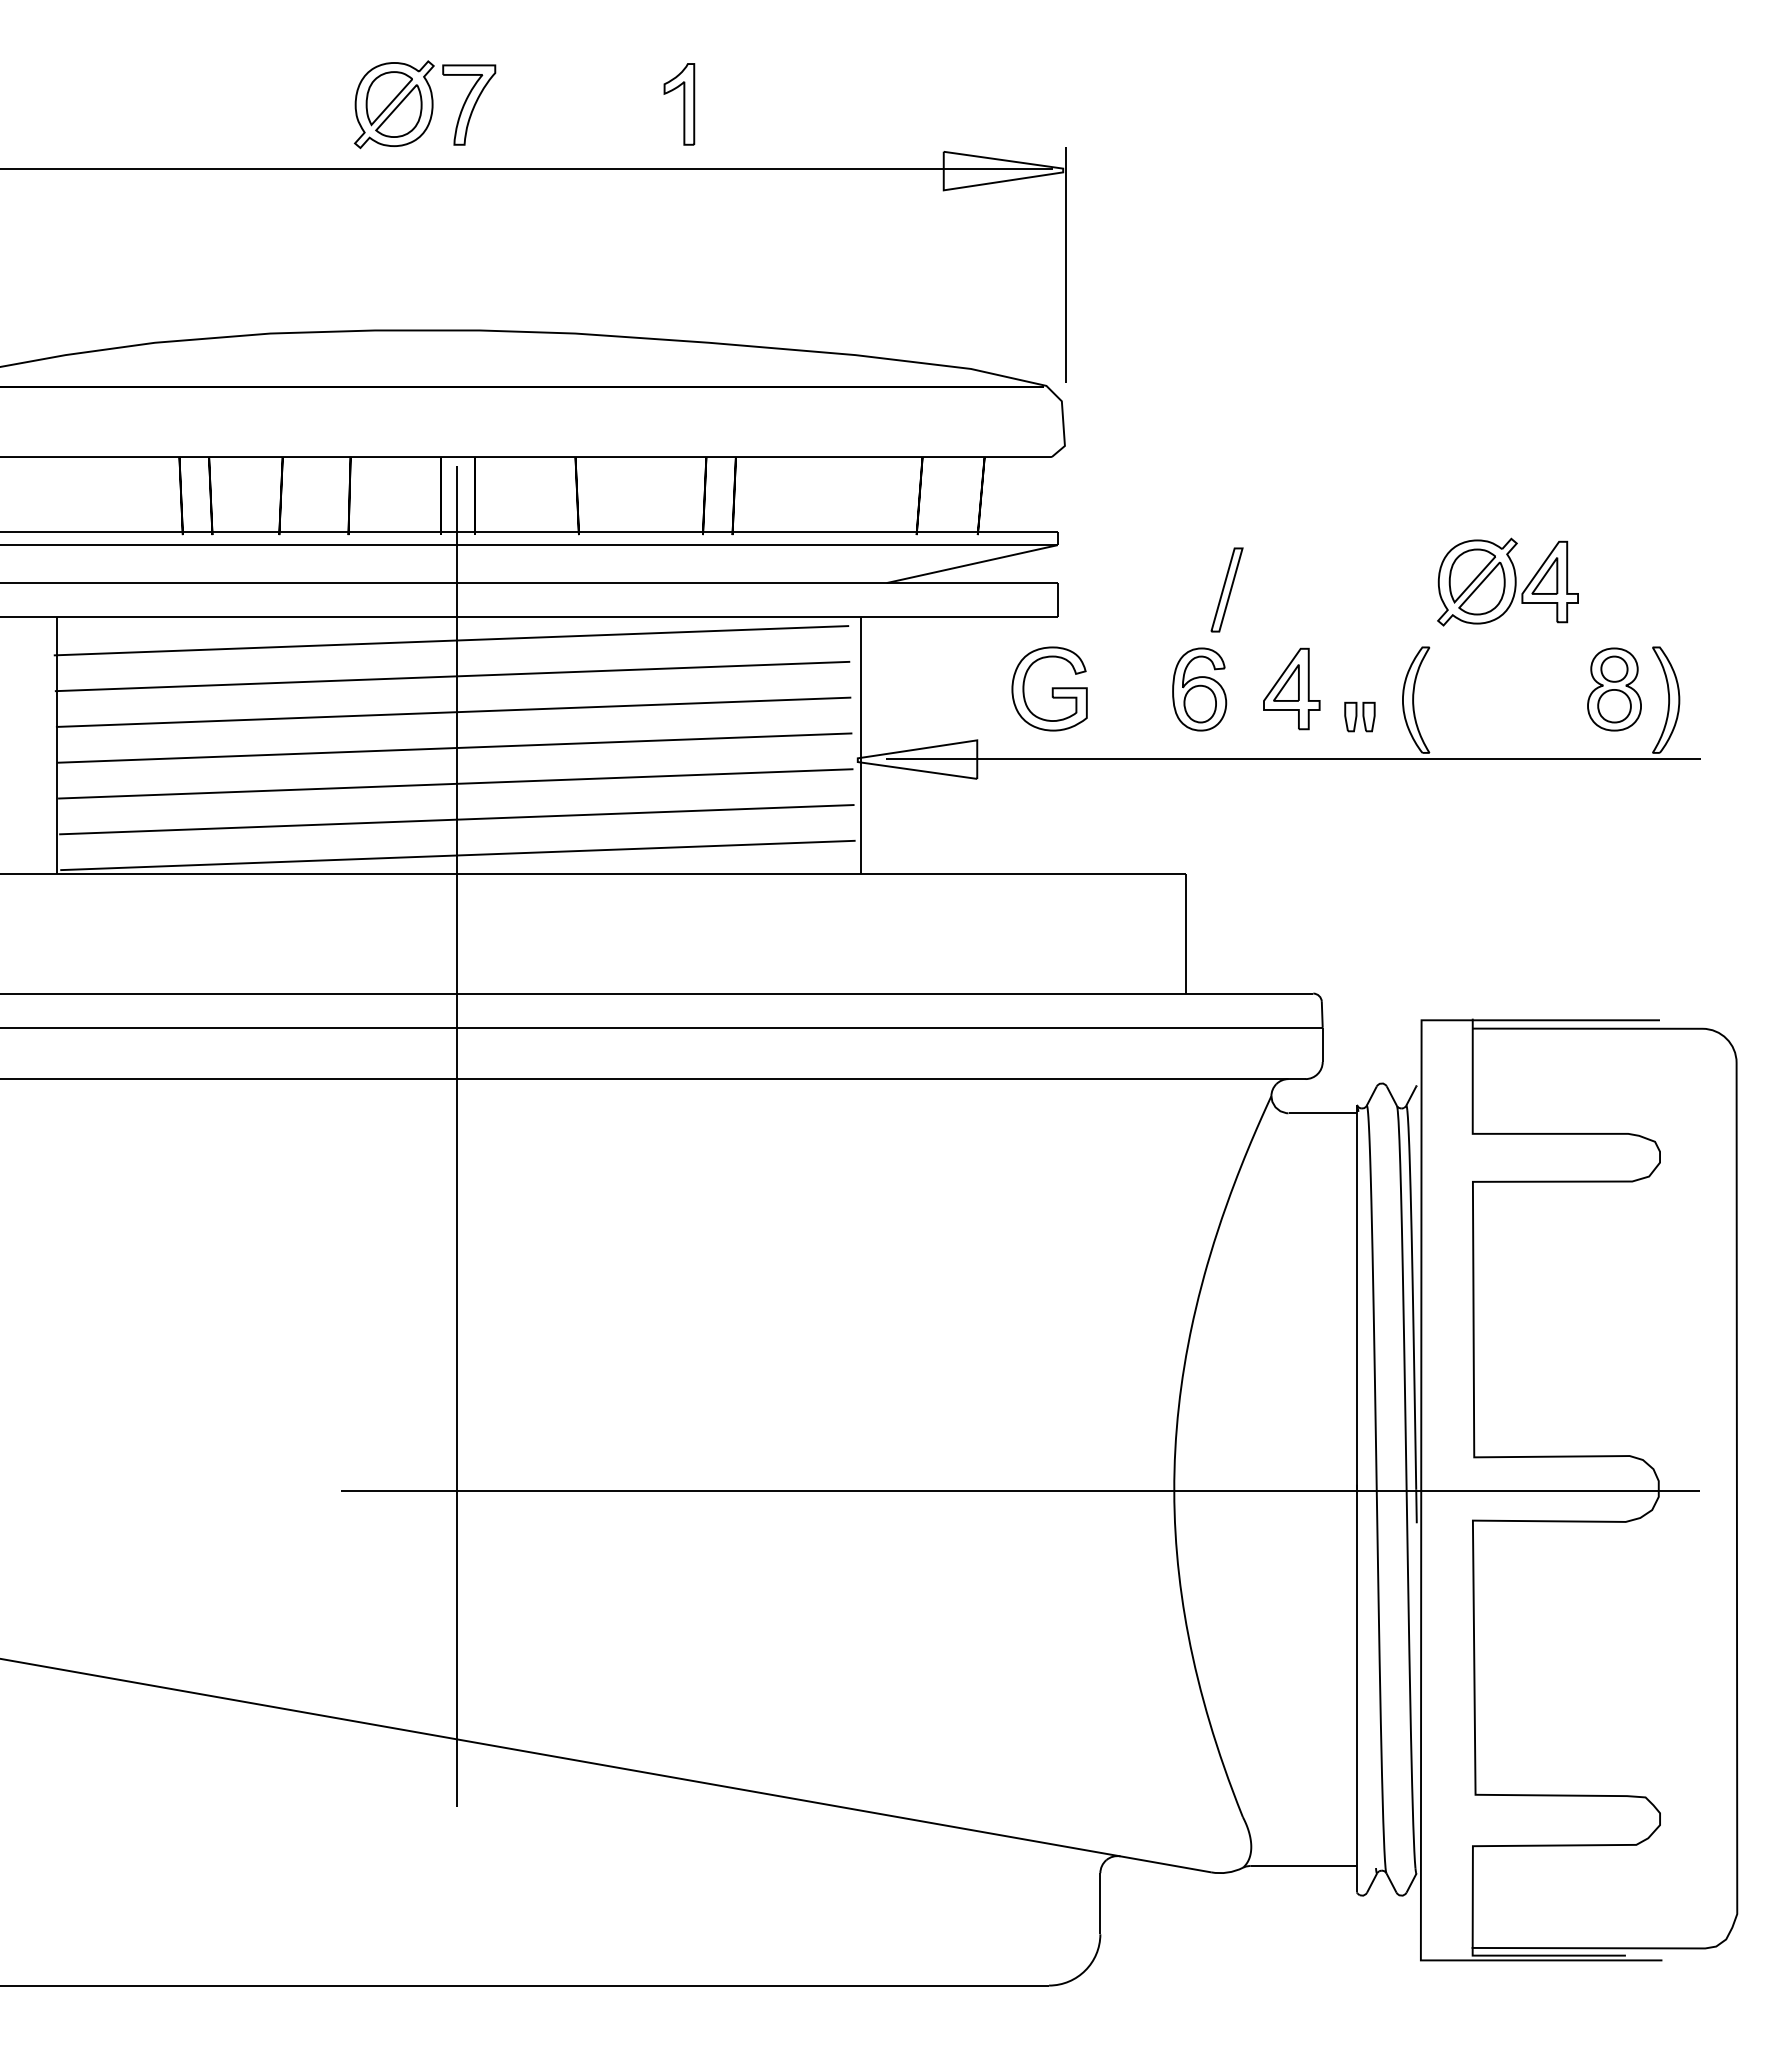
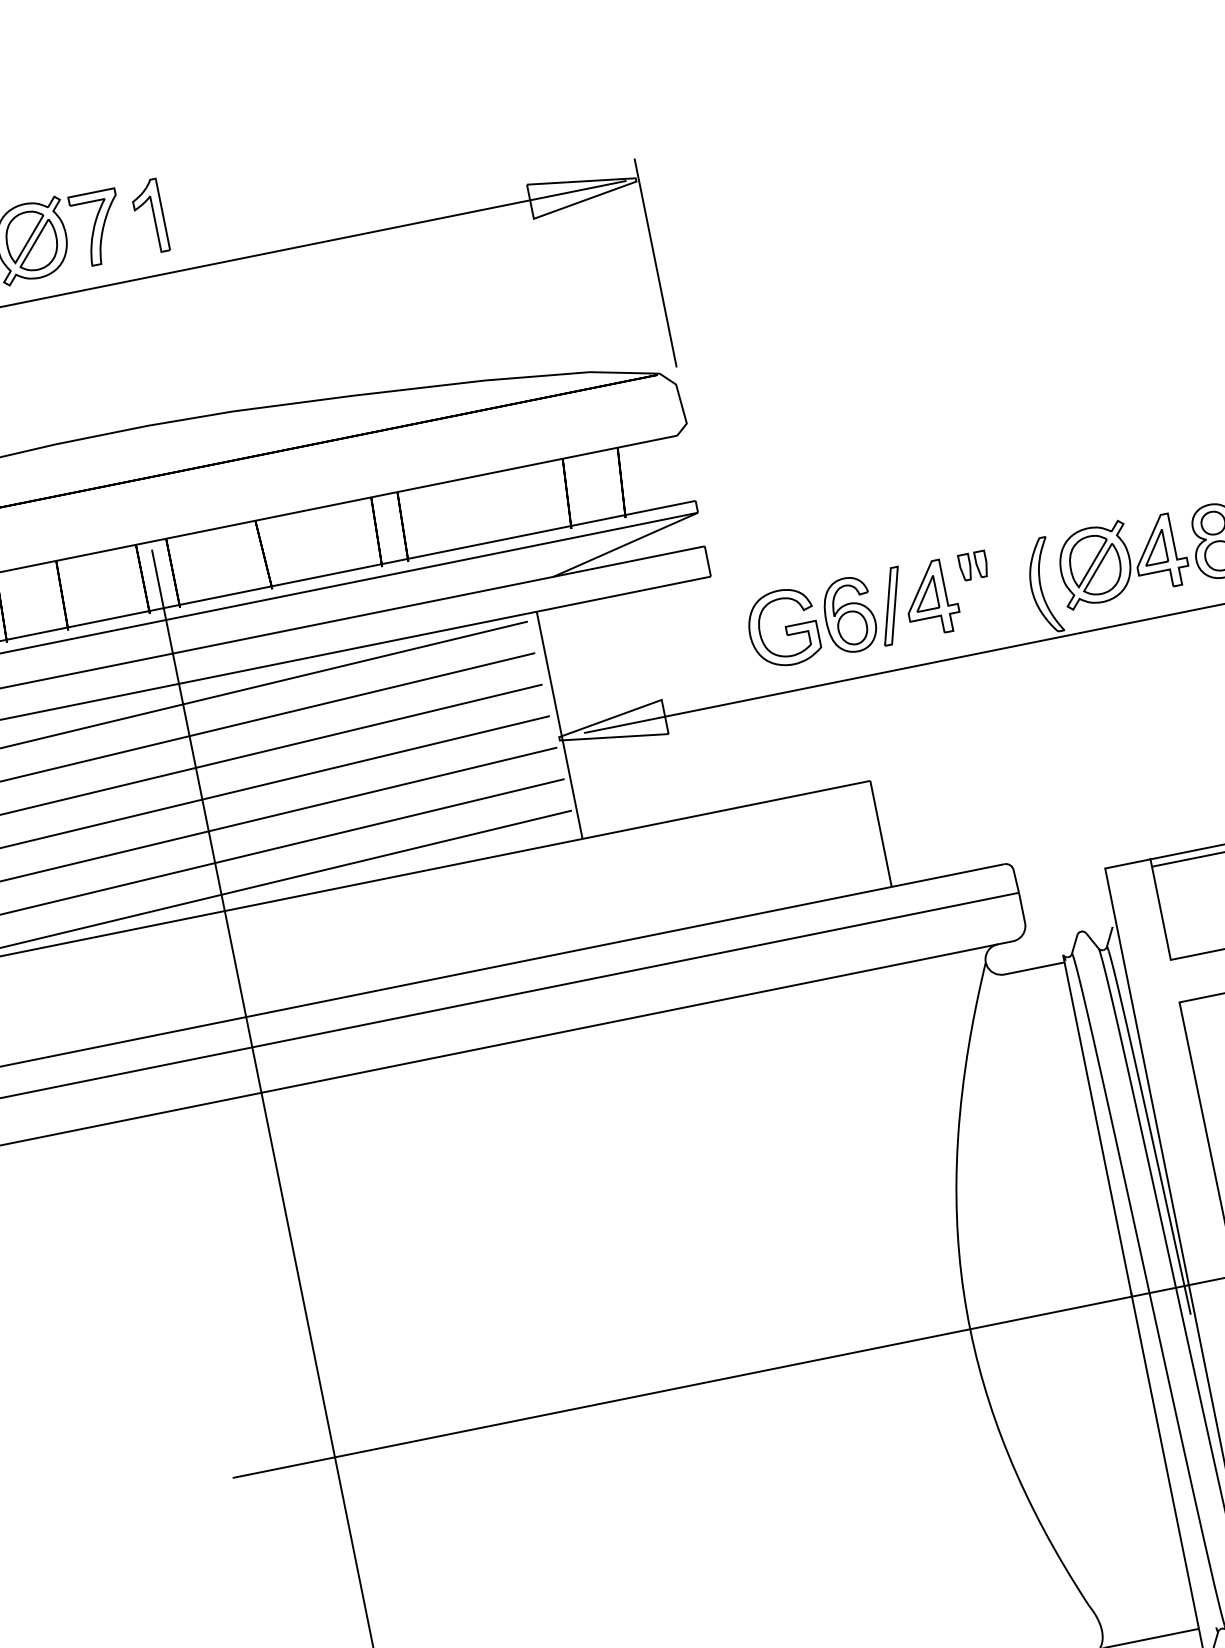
part: (679, 104) -> (149, 217), moved
part: (1507, 581) -> (1122, 559), moved
part: (1226, 589) -> (890, 605), moved
part: (1049, 688) -> (782, 627), moved
part: (1359, 716) -> (973, 565), moved

